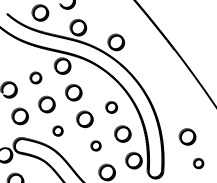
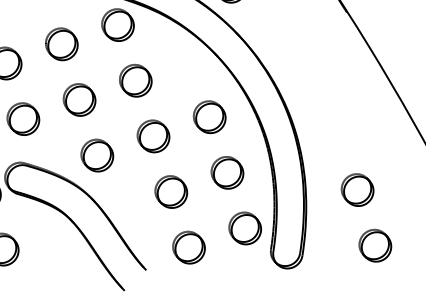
part: (35, 77) -> (61, 43), size x1.43
part: (111, 107) -> (209, 117), size x1.43
part: (57, 130) -> (96, 154), size x1.67
part: (95, 145) -> (170, 191), size x1.67
part: (198, 163) -> (374, 245), size x1.67

